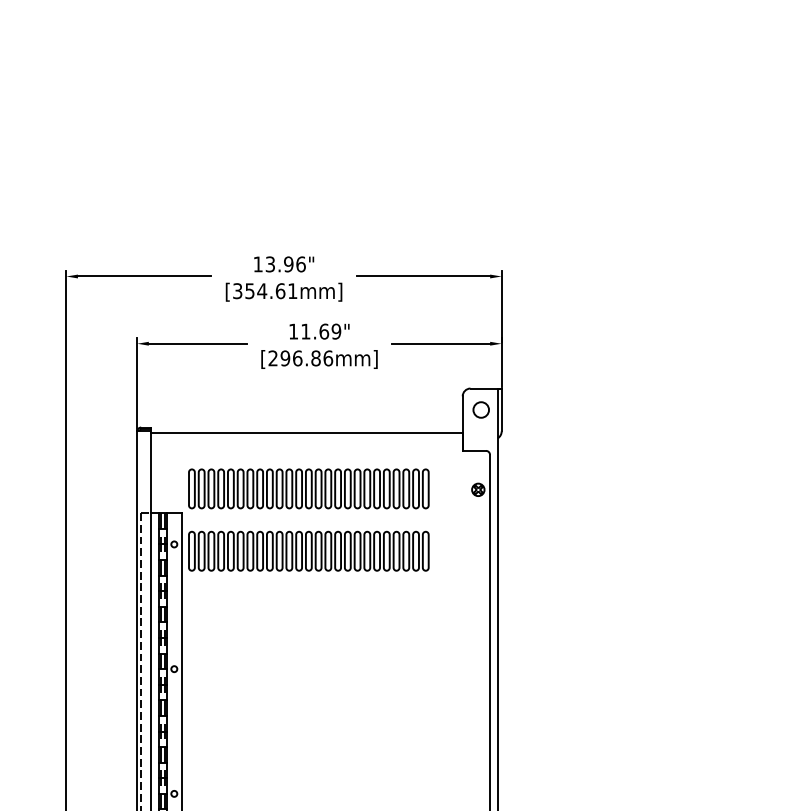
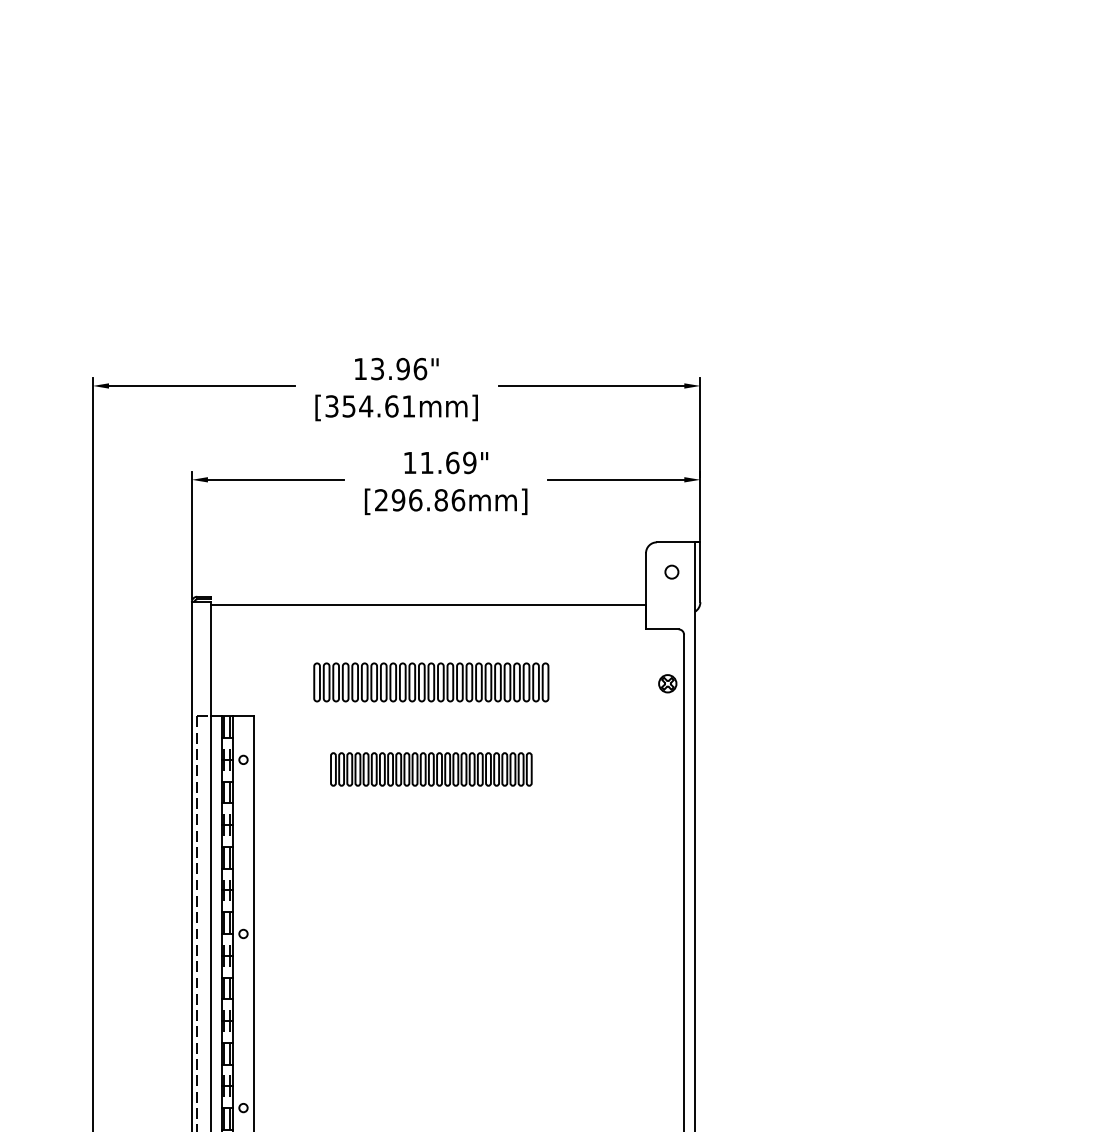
circle: (480, 409) -> (671, 571), size x0.6
part: (309, 488) -> (431, 682), size x0.7
part: (309, 551) -> (431, 769), size x0.6

